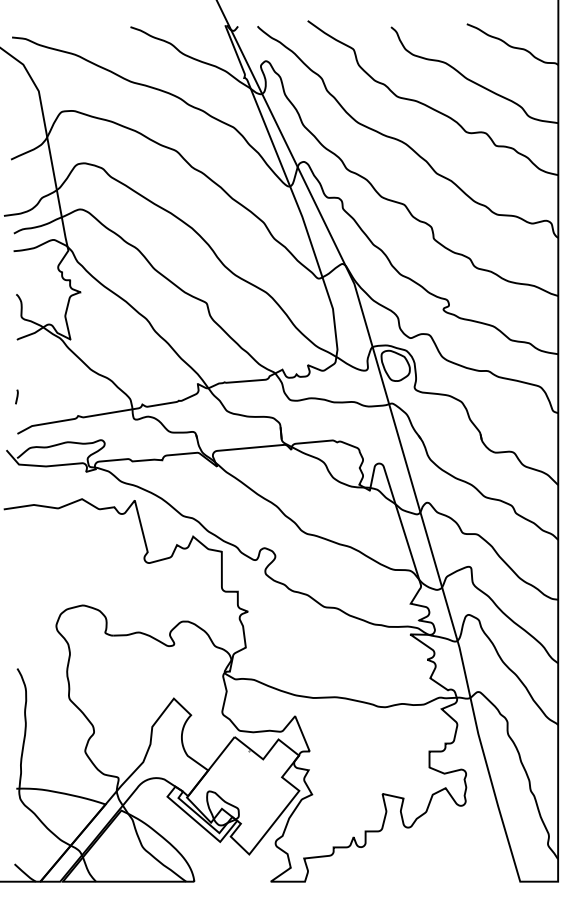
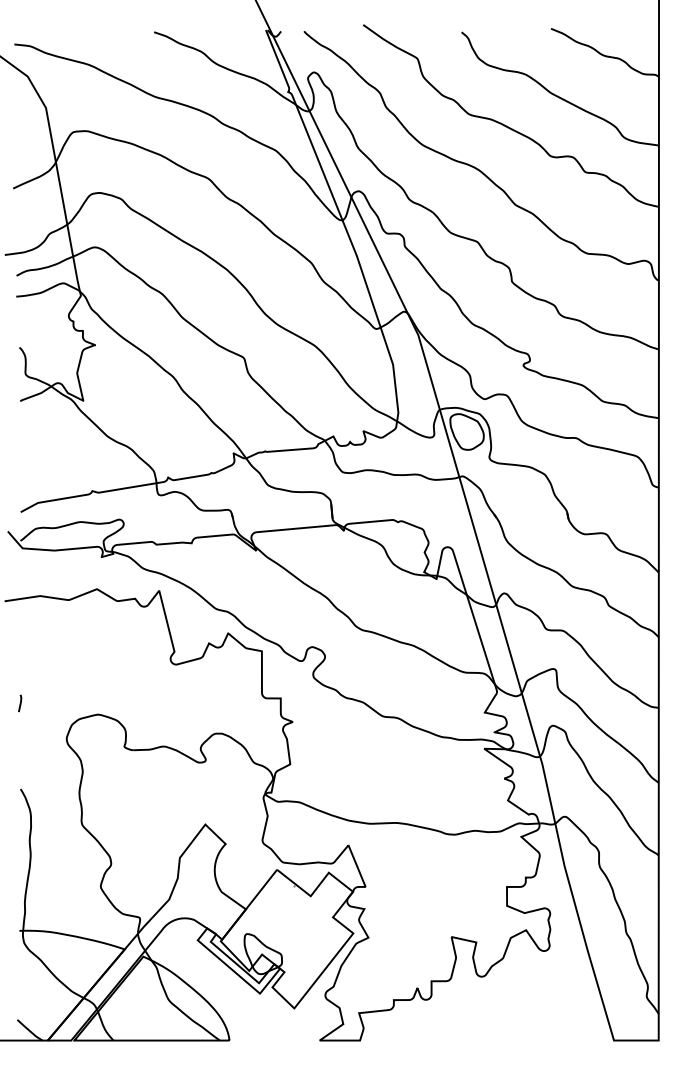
line: (16, 396) -> (19, 702), moved

